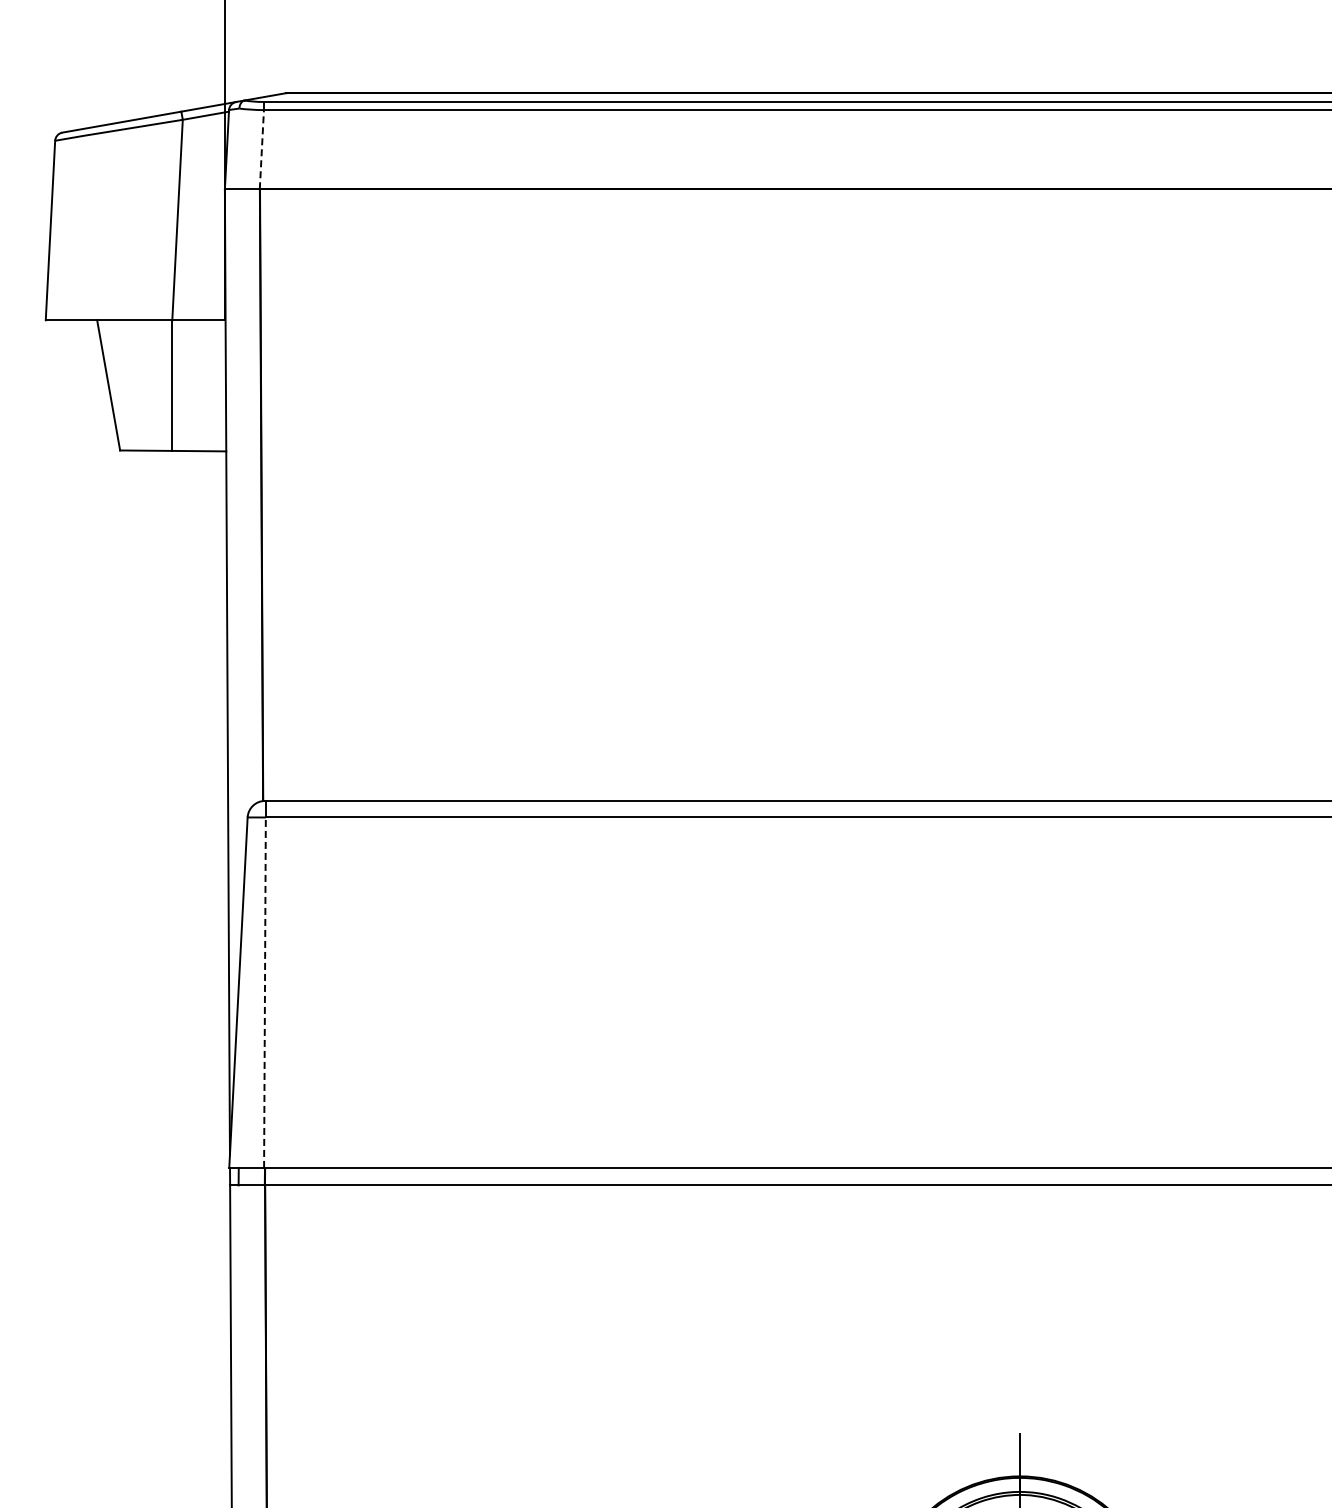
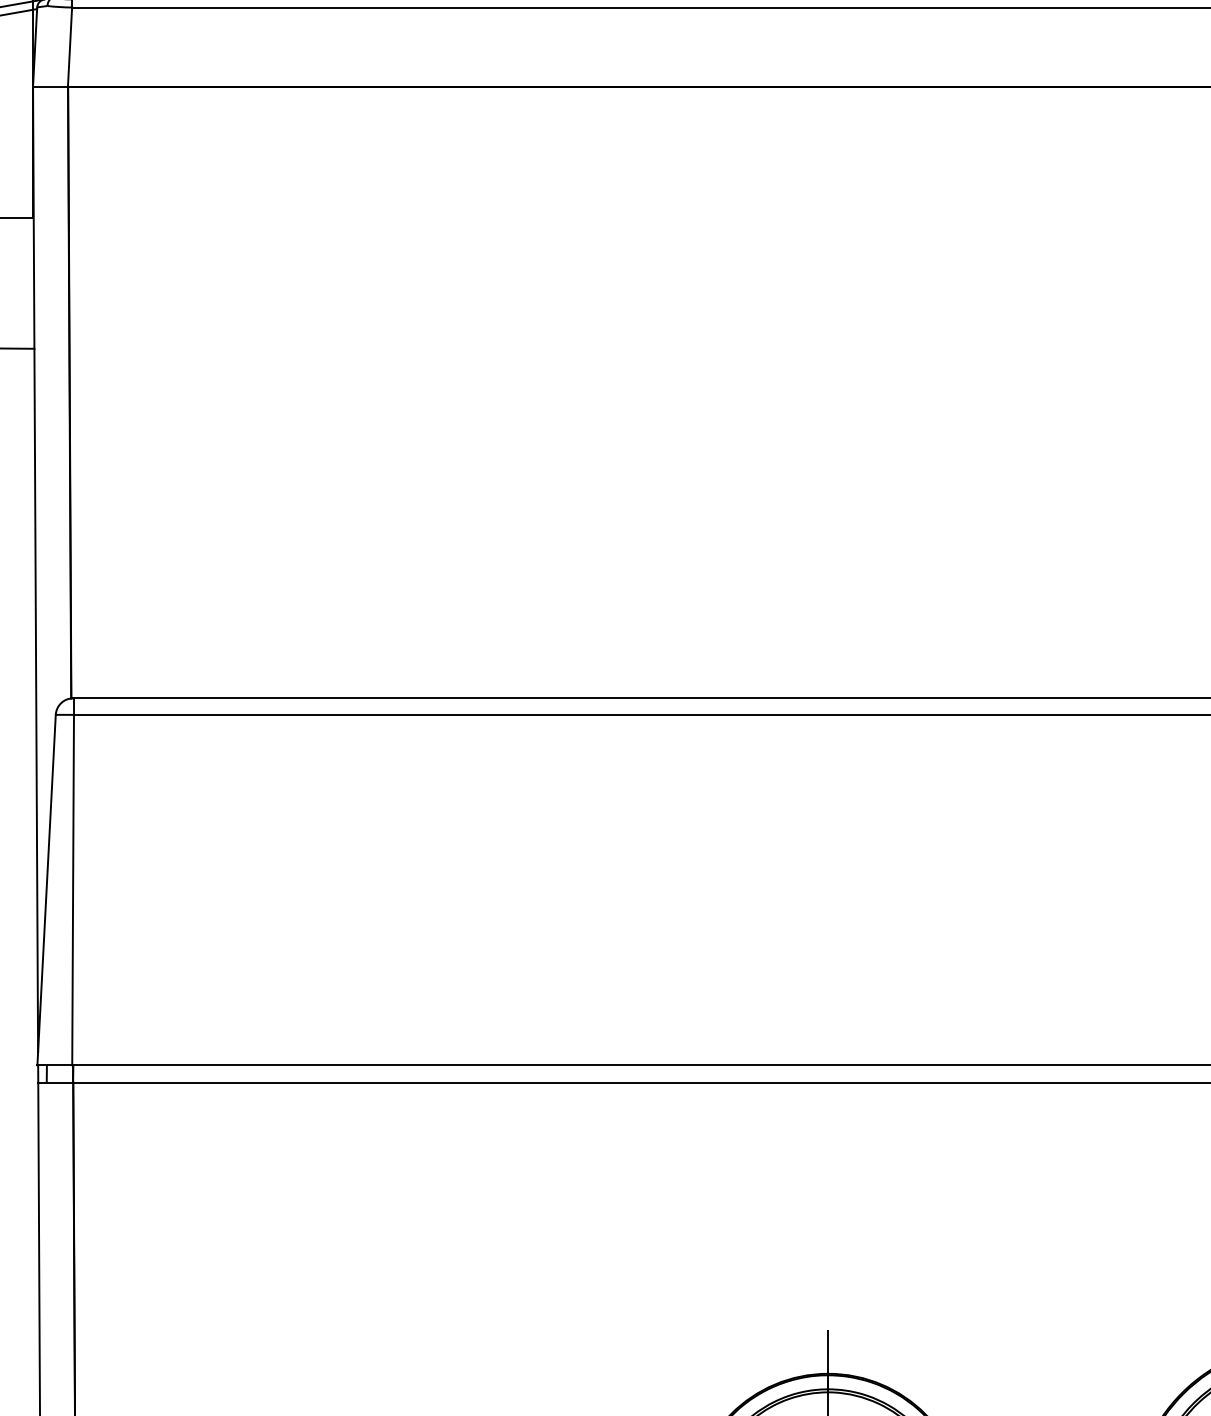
line: (261, 149) -> (69, 46), dashed -> solid
line: (264, 992) -> (72, 889), dashed -> solid

